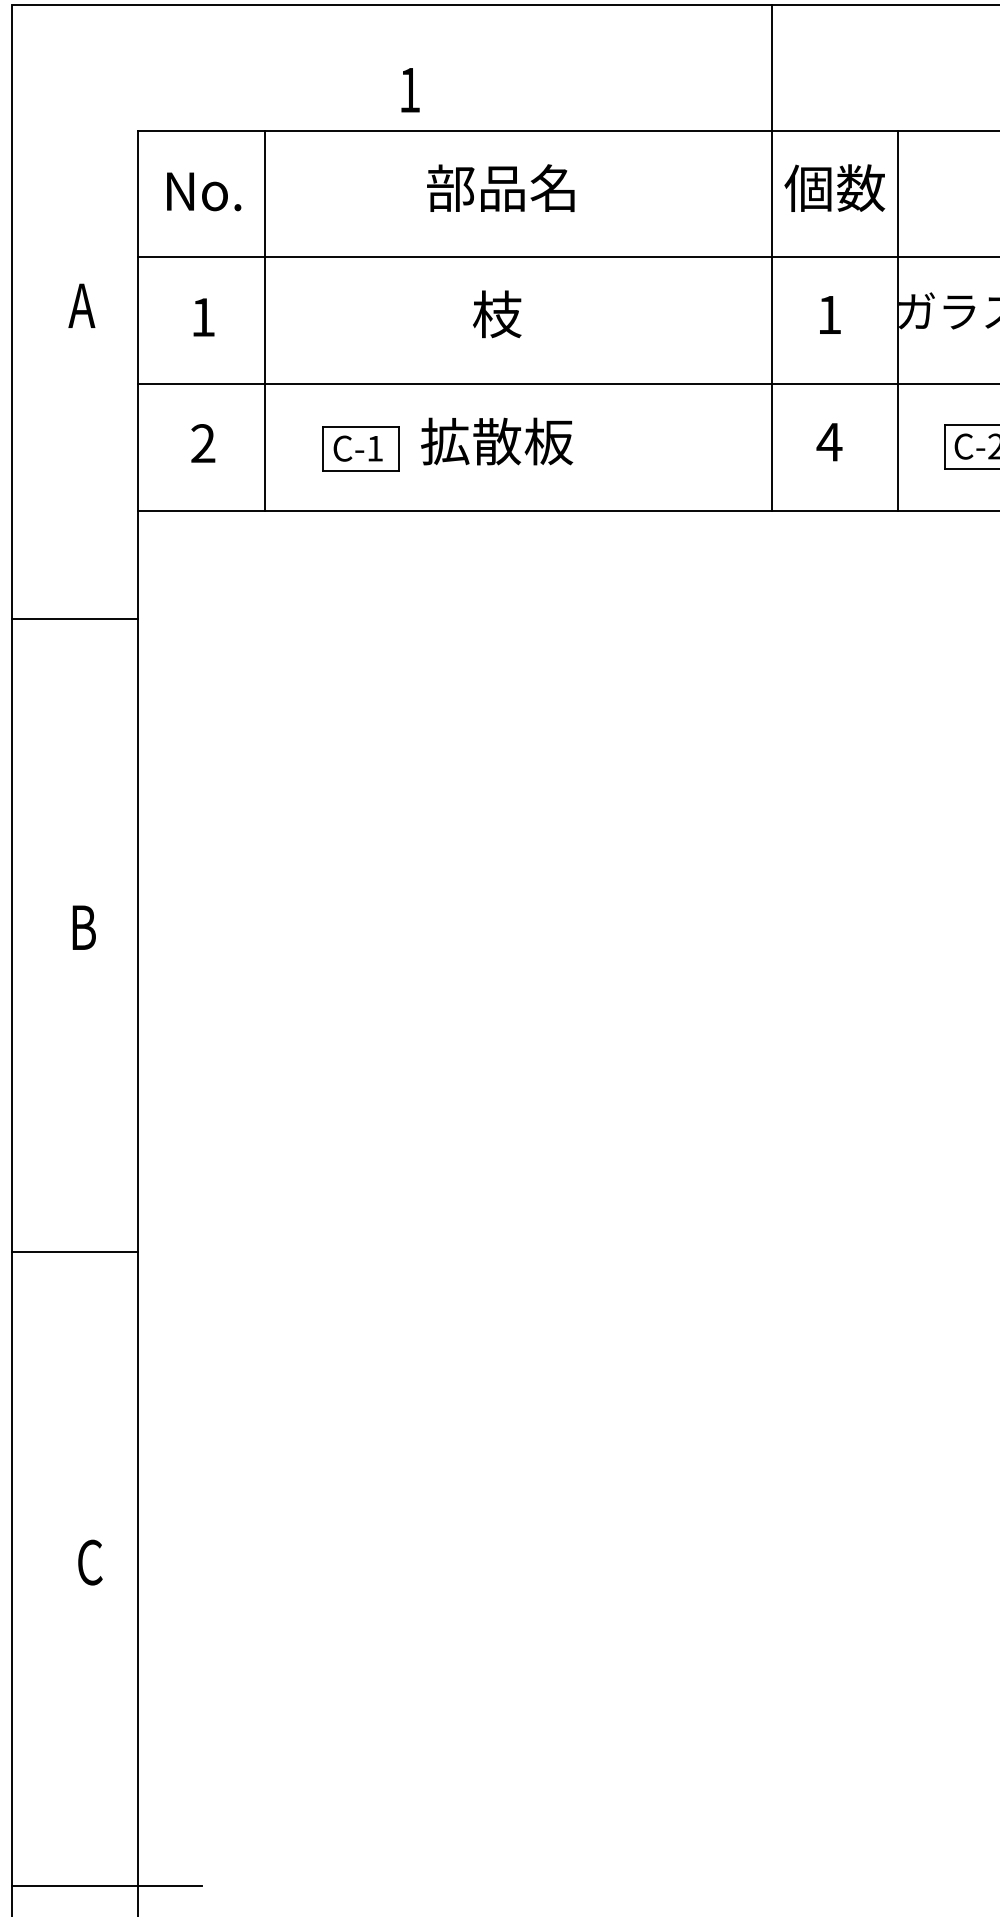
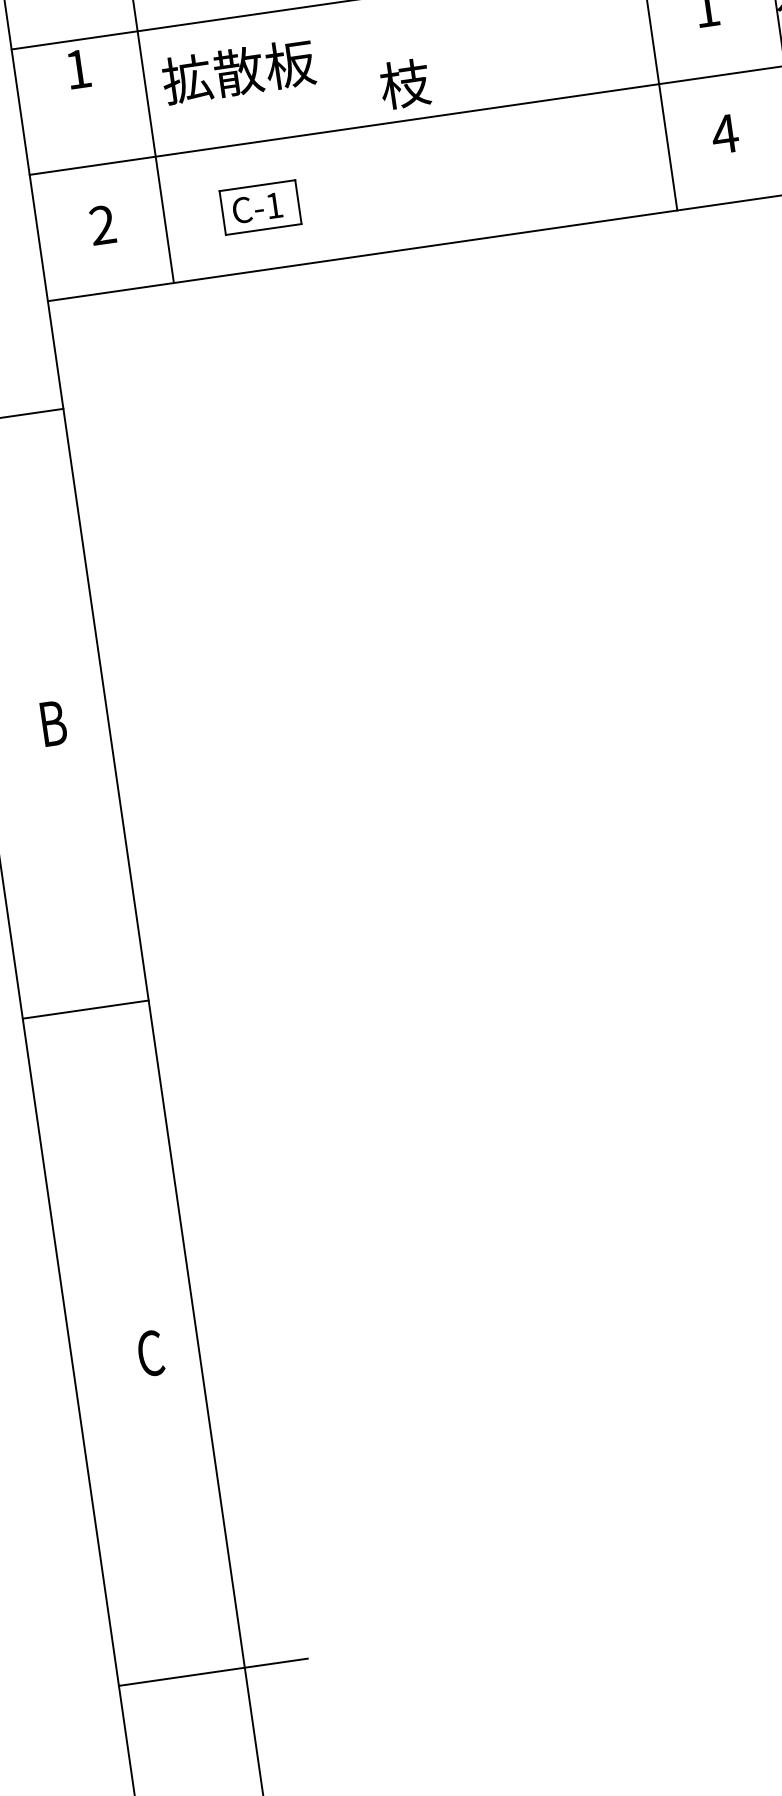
text: (497, 314) -> (405, 84), moved
text: (203, 317) -> (78, 69), moved
text: (497, 441) -> (239, 71), moved
line: (74, 1252) -> (85, 1009), moved

